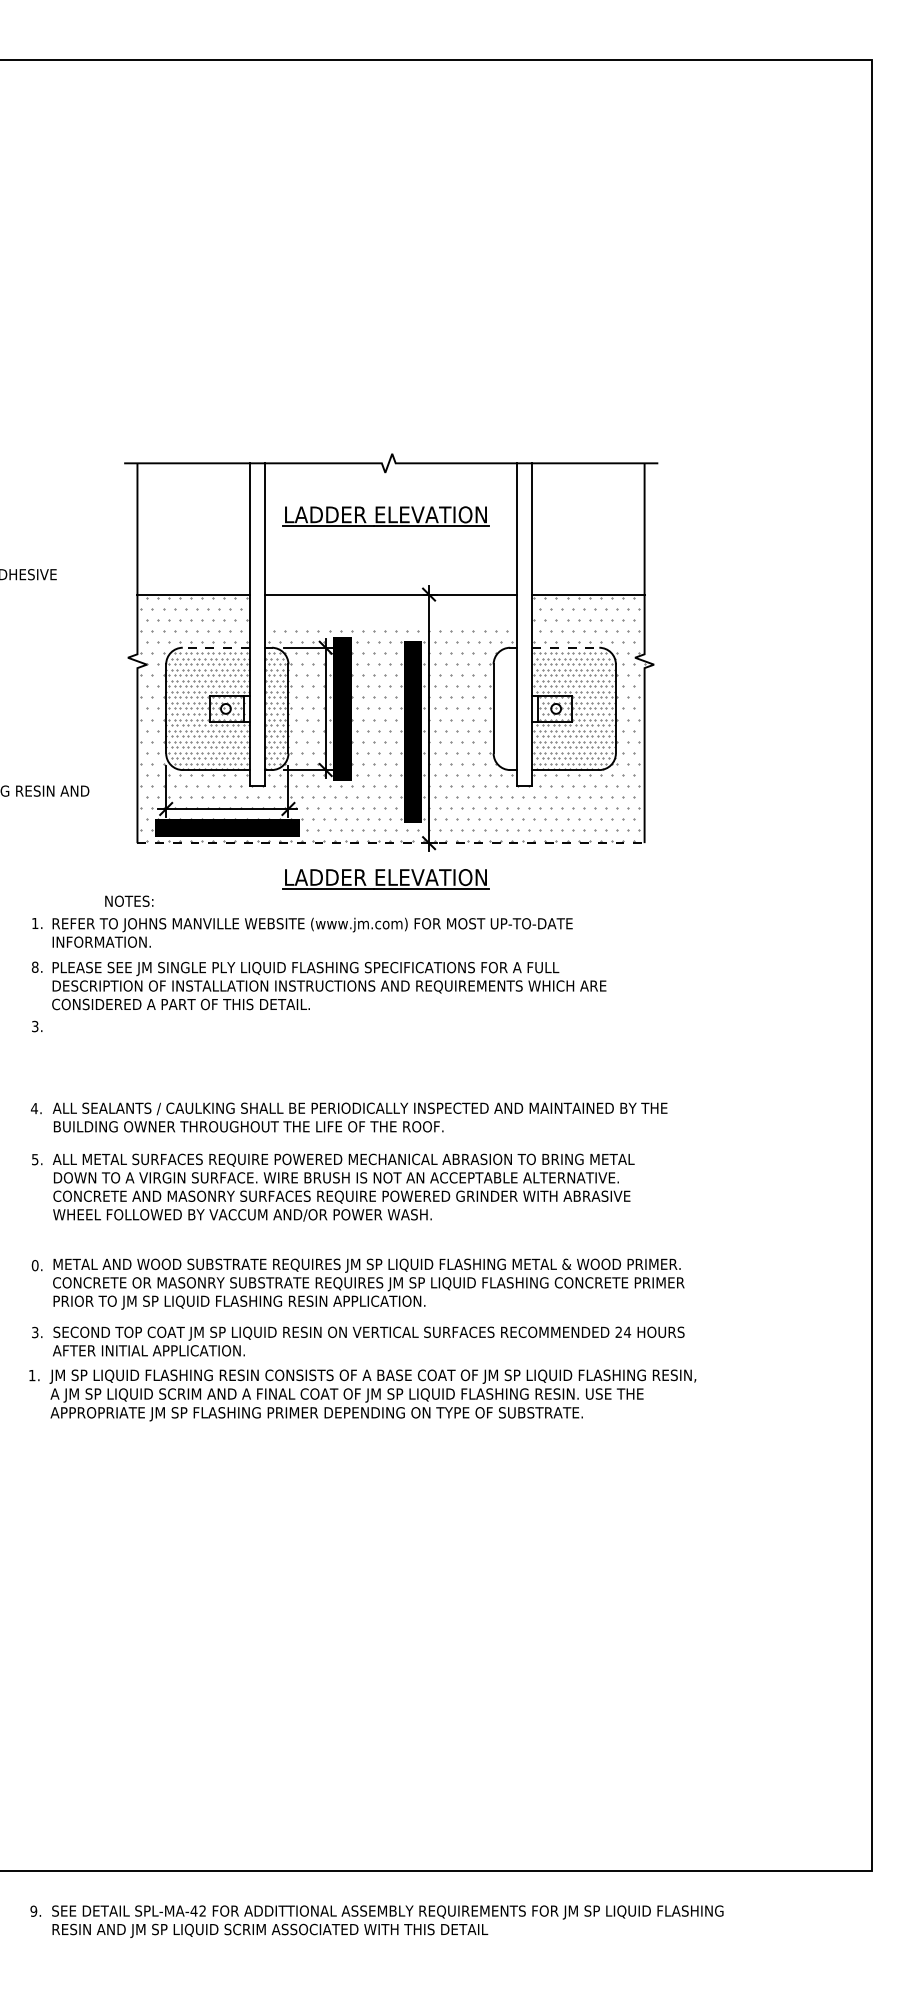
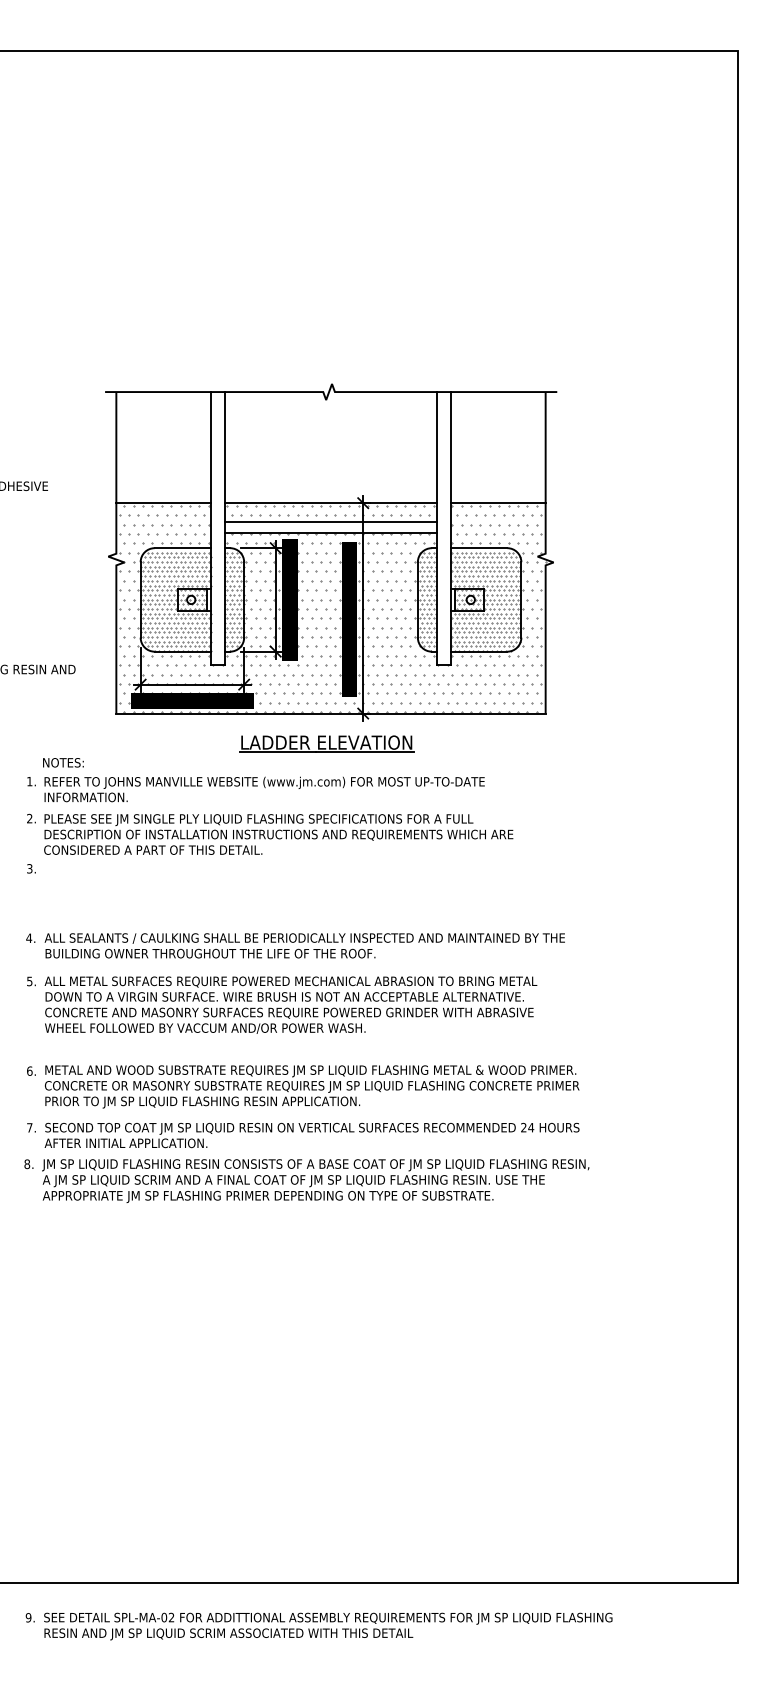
part: (385, 515) -> (326, 436), removed
hatch: (390, 603) -> (330, 510), added
line: (390, 616) -> (330, 521), added
line: (390, 629) -> (330, 532), added
line: (215, 648) -> (182, 548), dashed -> solid
line: (566, 648) -> (479, 548), dashed -> solid
hatch: (505, 710) -> (427, 601), added
line: (391, 843) -> (331, 713), dashed -> solid
text: (129, 900) -> (63, 762), moved
text: (34, 967) -> (29, 818), 8. -> 2.
text: (34, 1264) -> (29, 1070), 0. -> 6.
text: (34, 1332) -> (29, 1127), 3. -> 7.
text: (32, 1375) -> (27, 1164), 1. -> 8.
text: (194, 1910) -> (164, 1617), SPL-MA-42 -> SPL-MA-02

